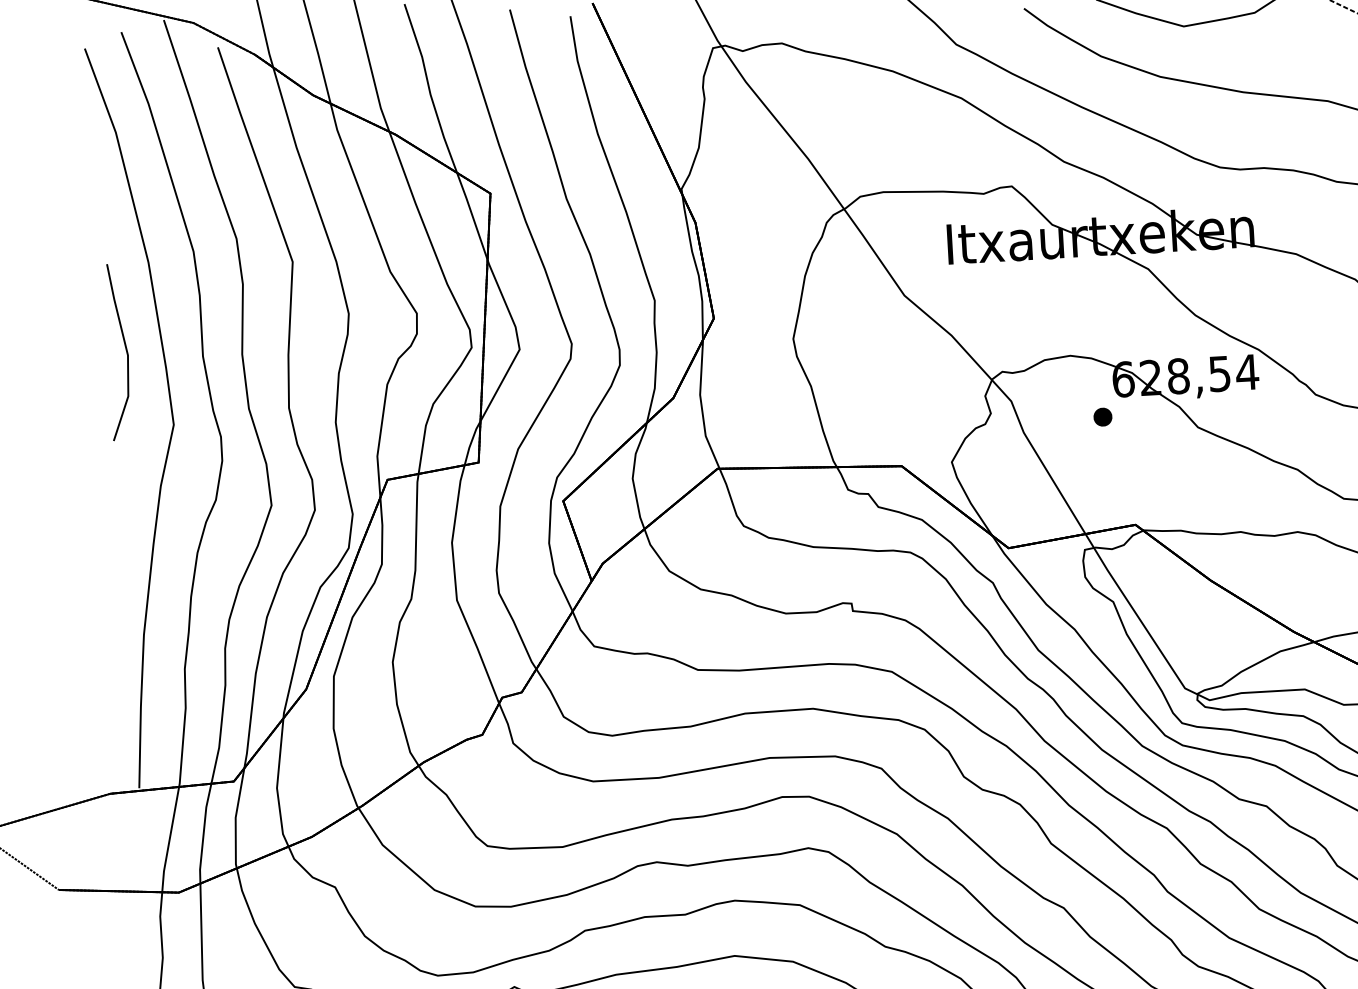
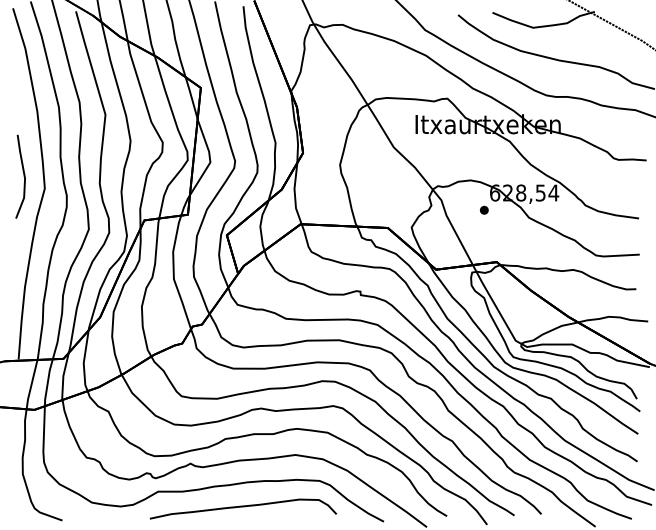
part: (118, 351) -> (20, 176), moved

